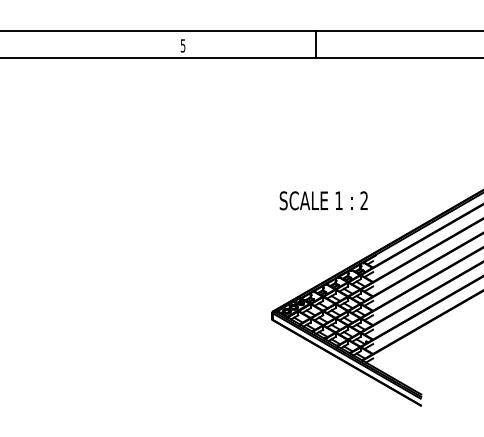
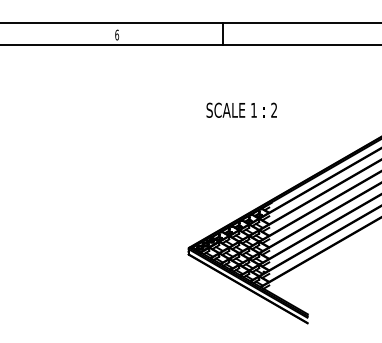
text: (182, 45) -> (116, 34), 5 -> 6
text: (323, 200) -> (241, 110), moved

